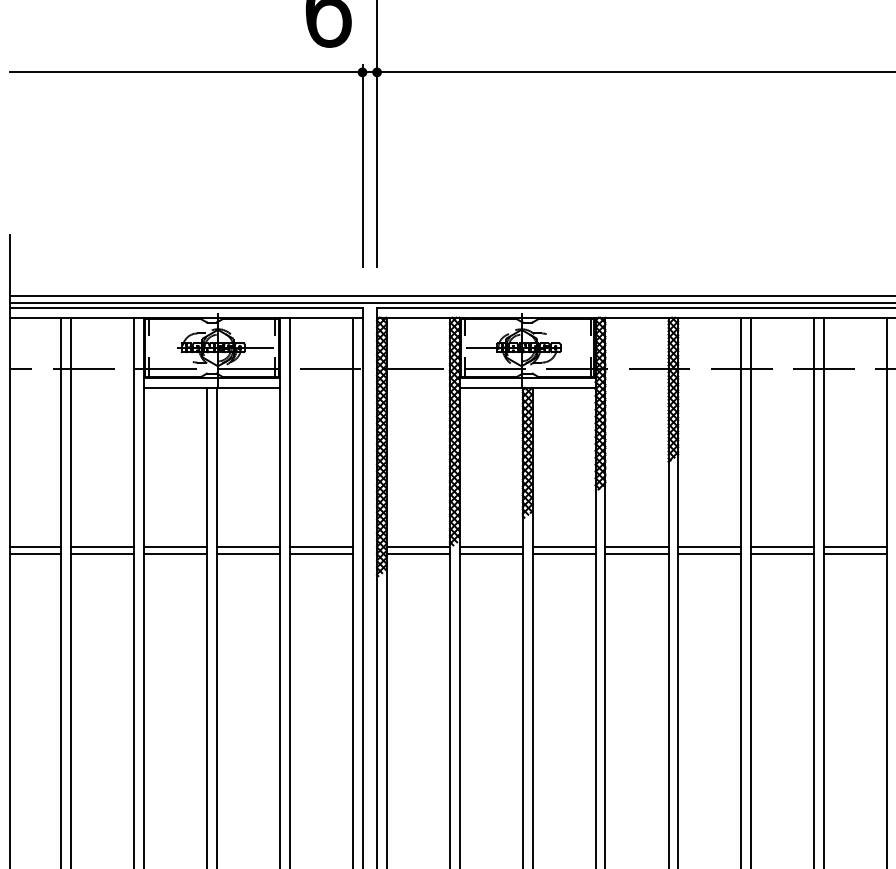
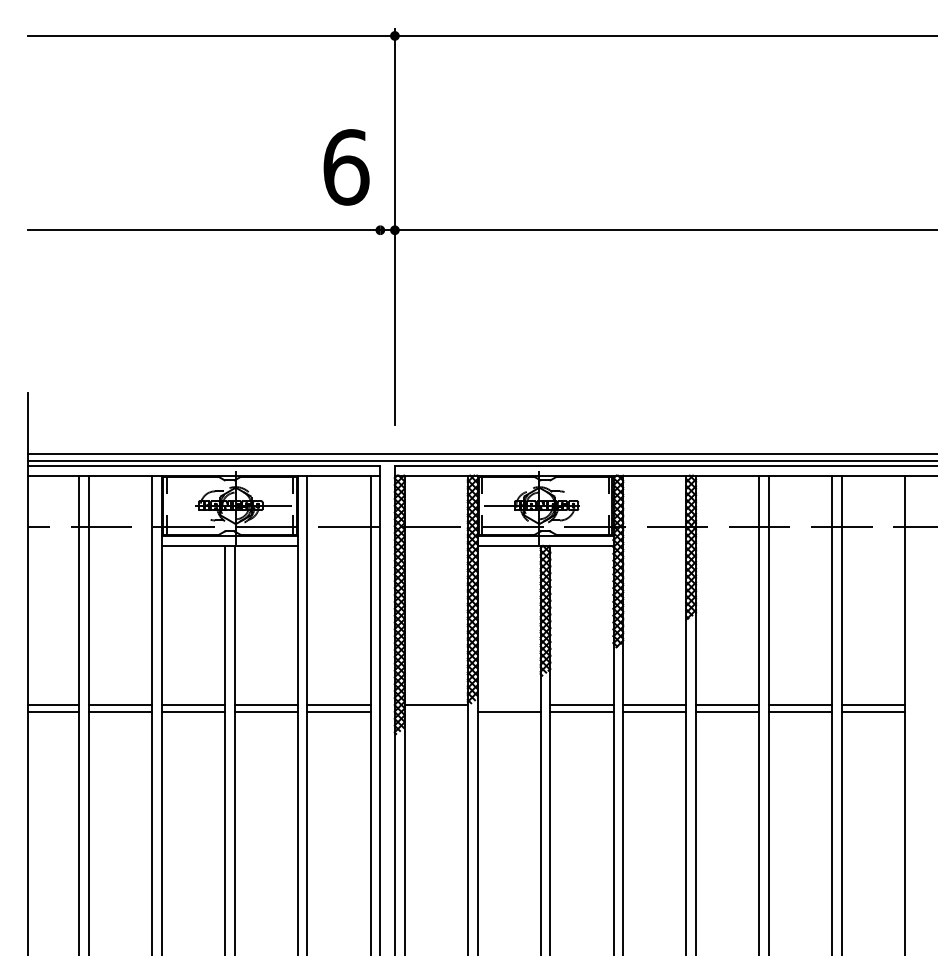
line: (362, 165) -> (380, 323), removed
line: (490, 547) -> (508, 705), removed
line: (417, 554) -> (435, 712), removed

